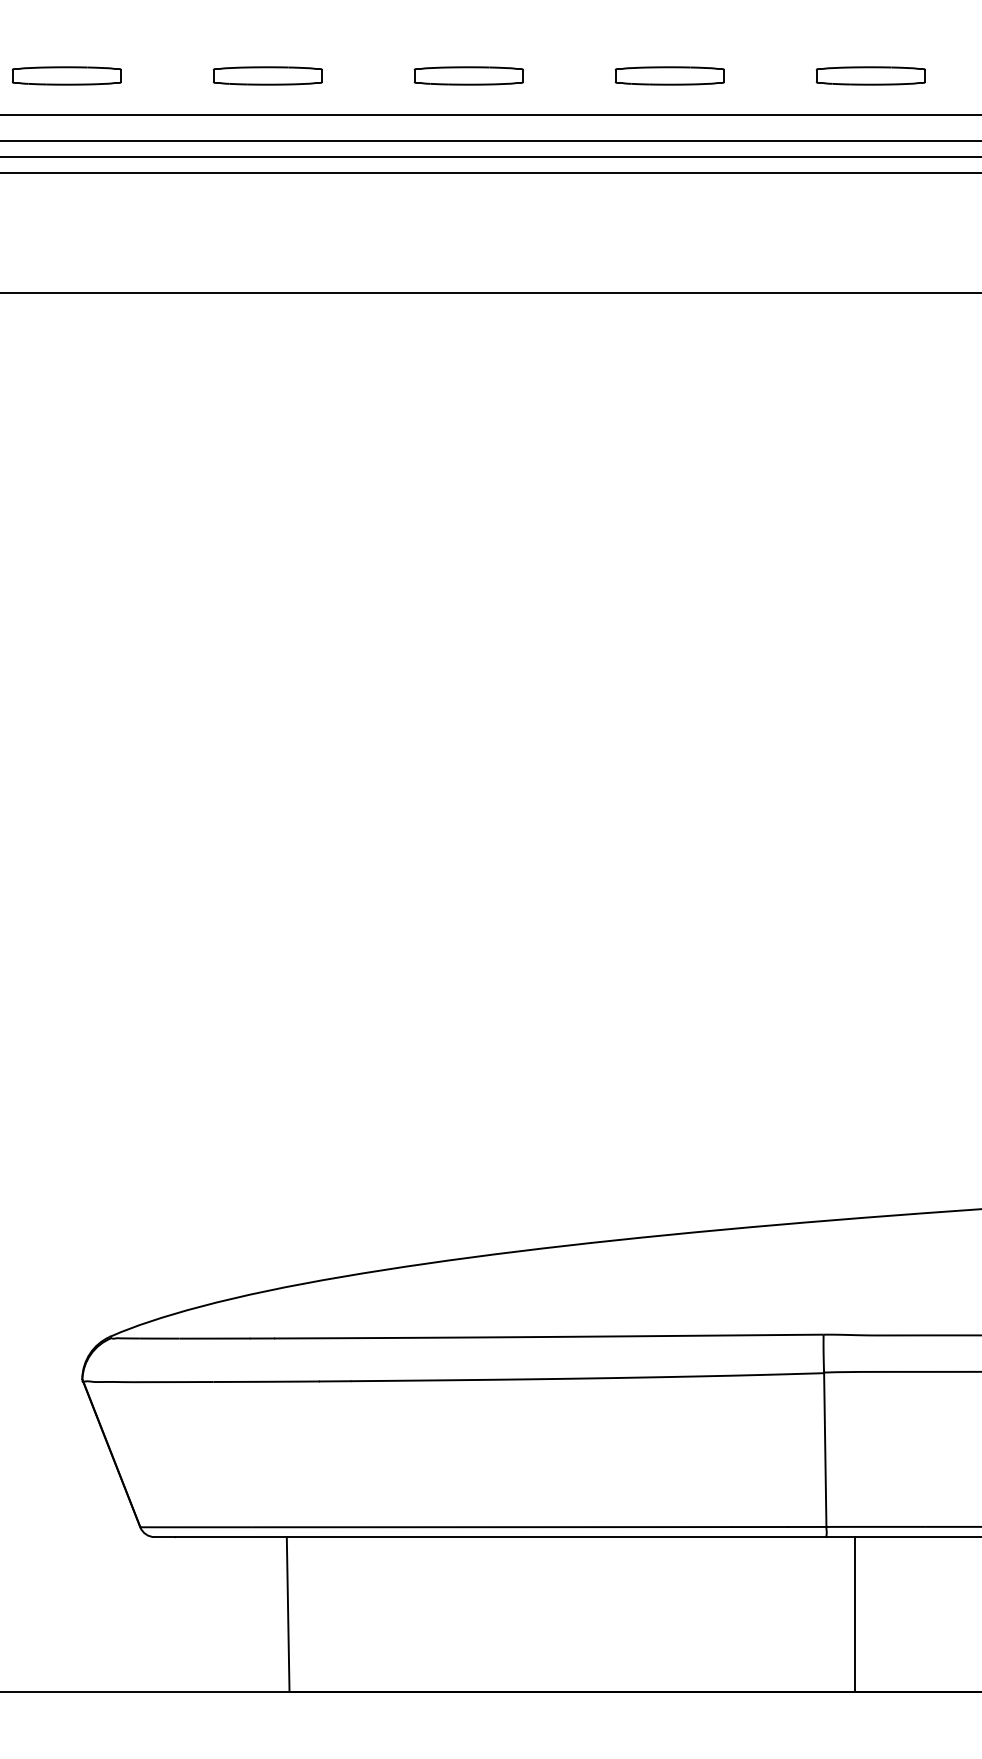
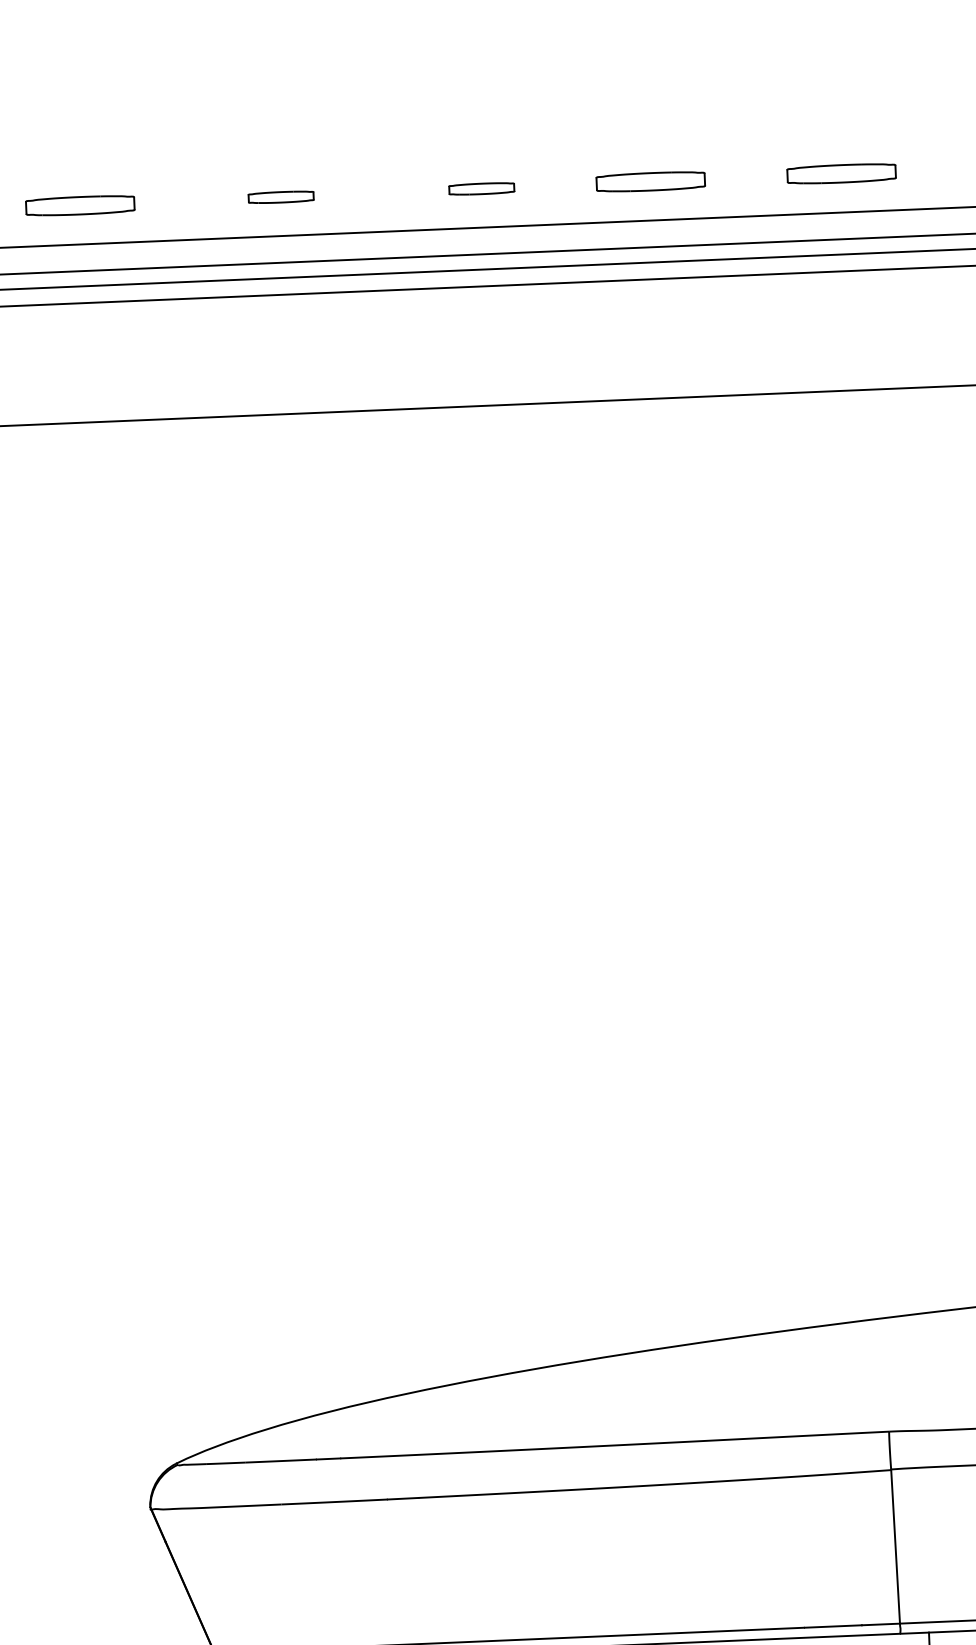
part: (267, 75) -> (280, 196), size x0.6
part: (468, 75) -> (481, 188), size x0.6
part: (669, 75) -> (650, 181), moved
part: (870, 75) -> (841, 173), moved

